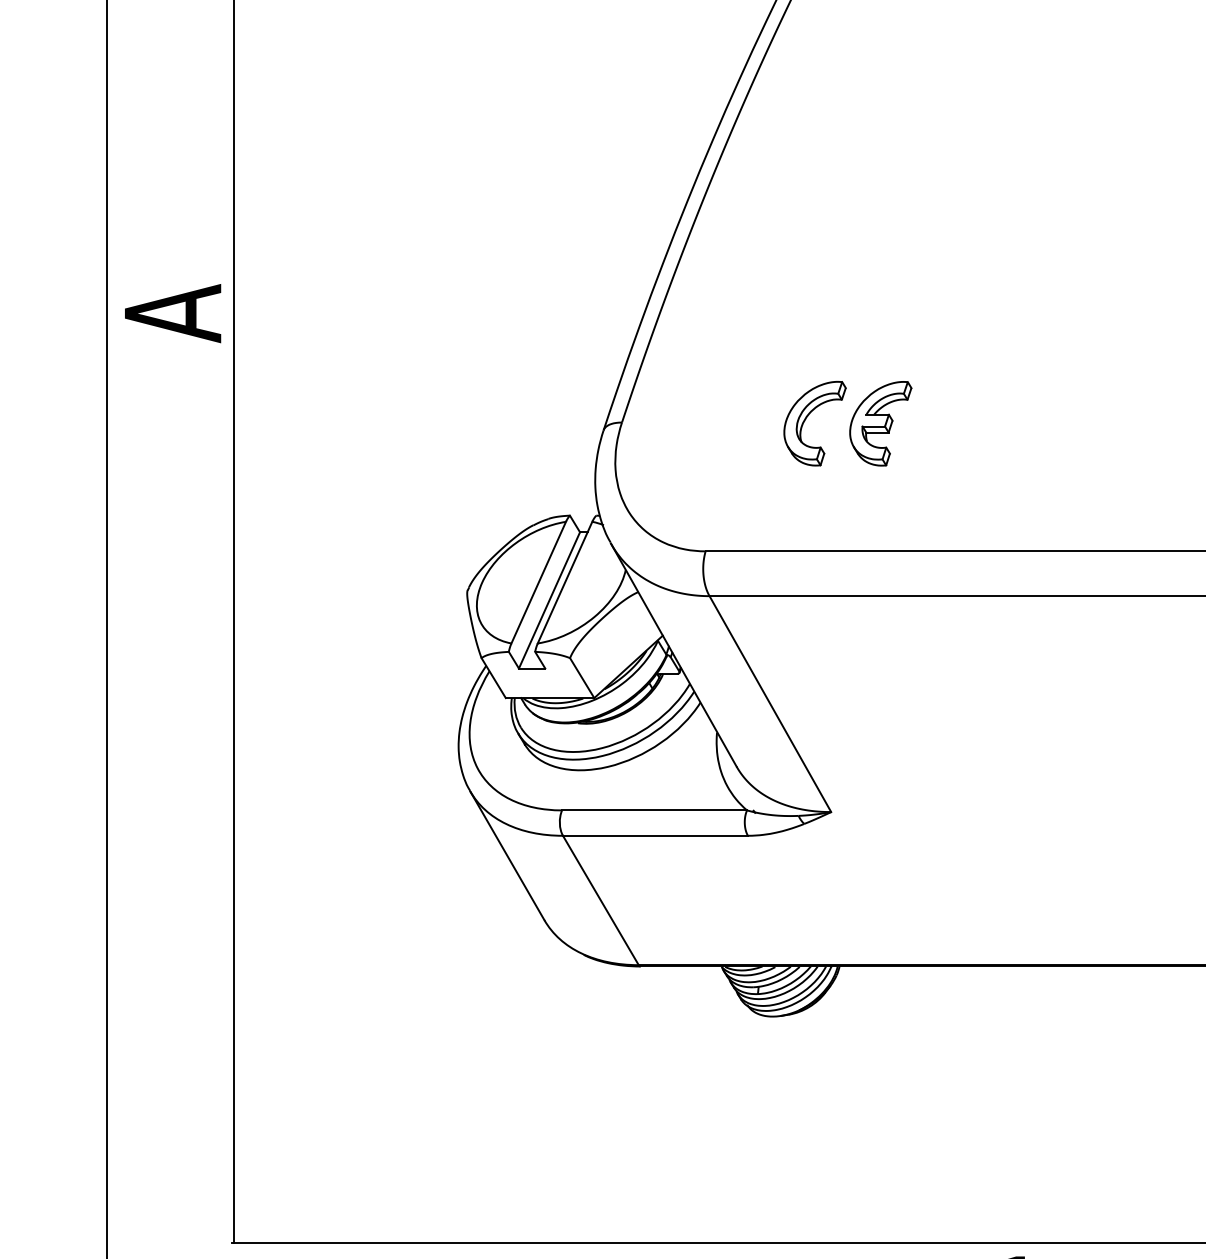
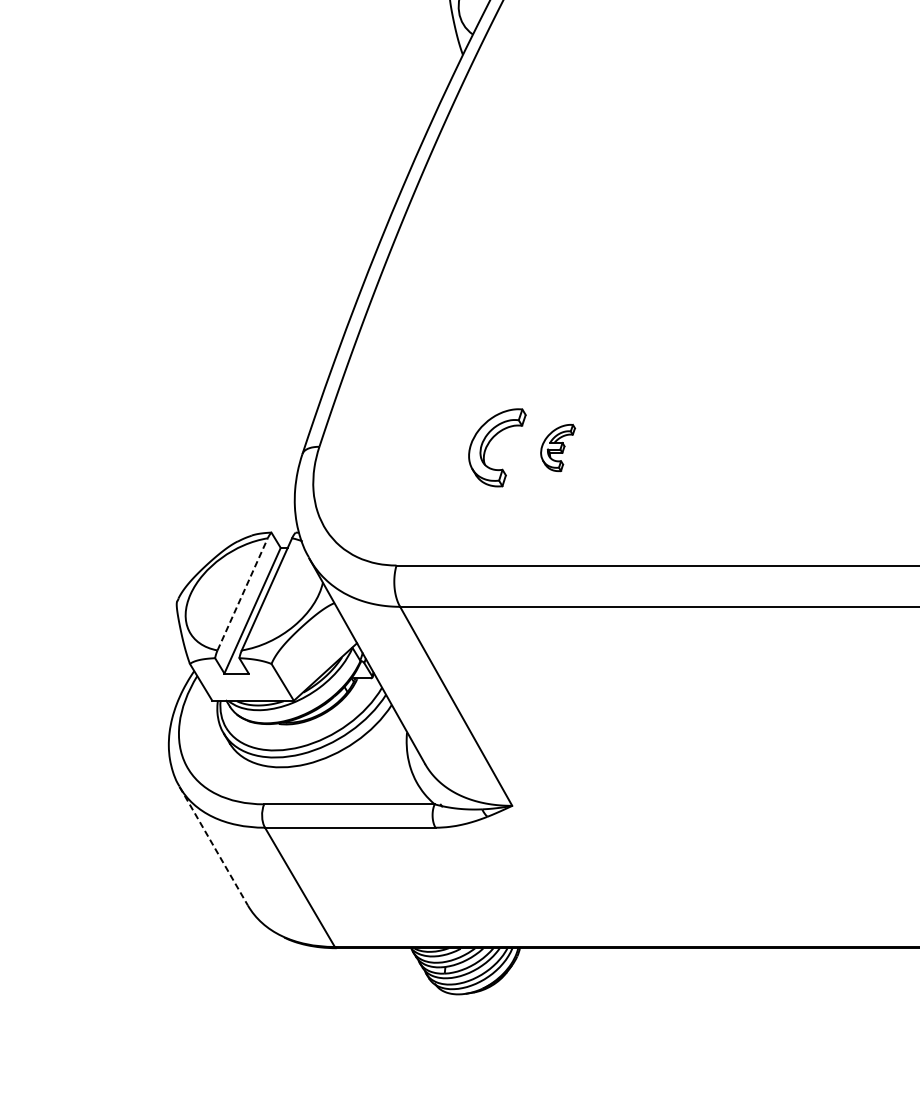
part: (880, 423) -> (557, 447), size x0.6
line: (538, 582) -> (242, 594), solid -> dashed
line: (507, 856) -> (213, 846), solid -> dashed

